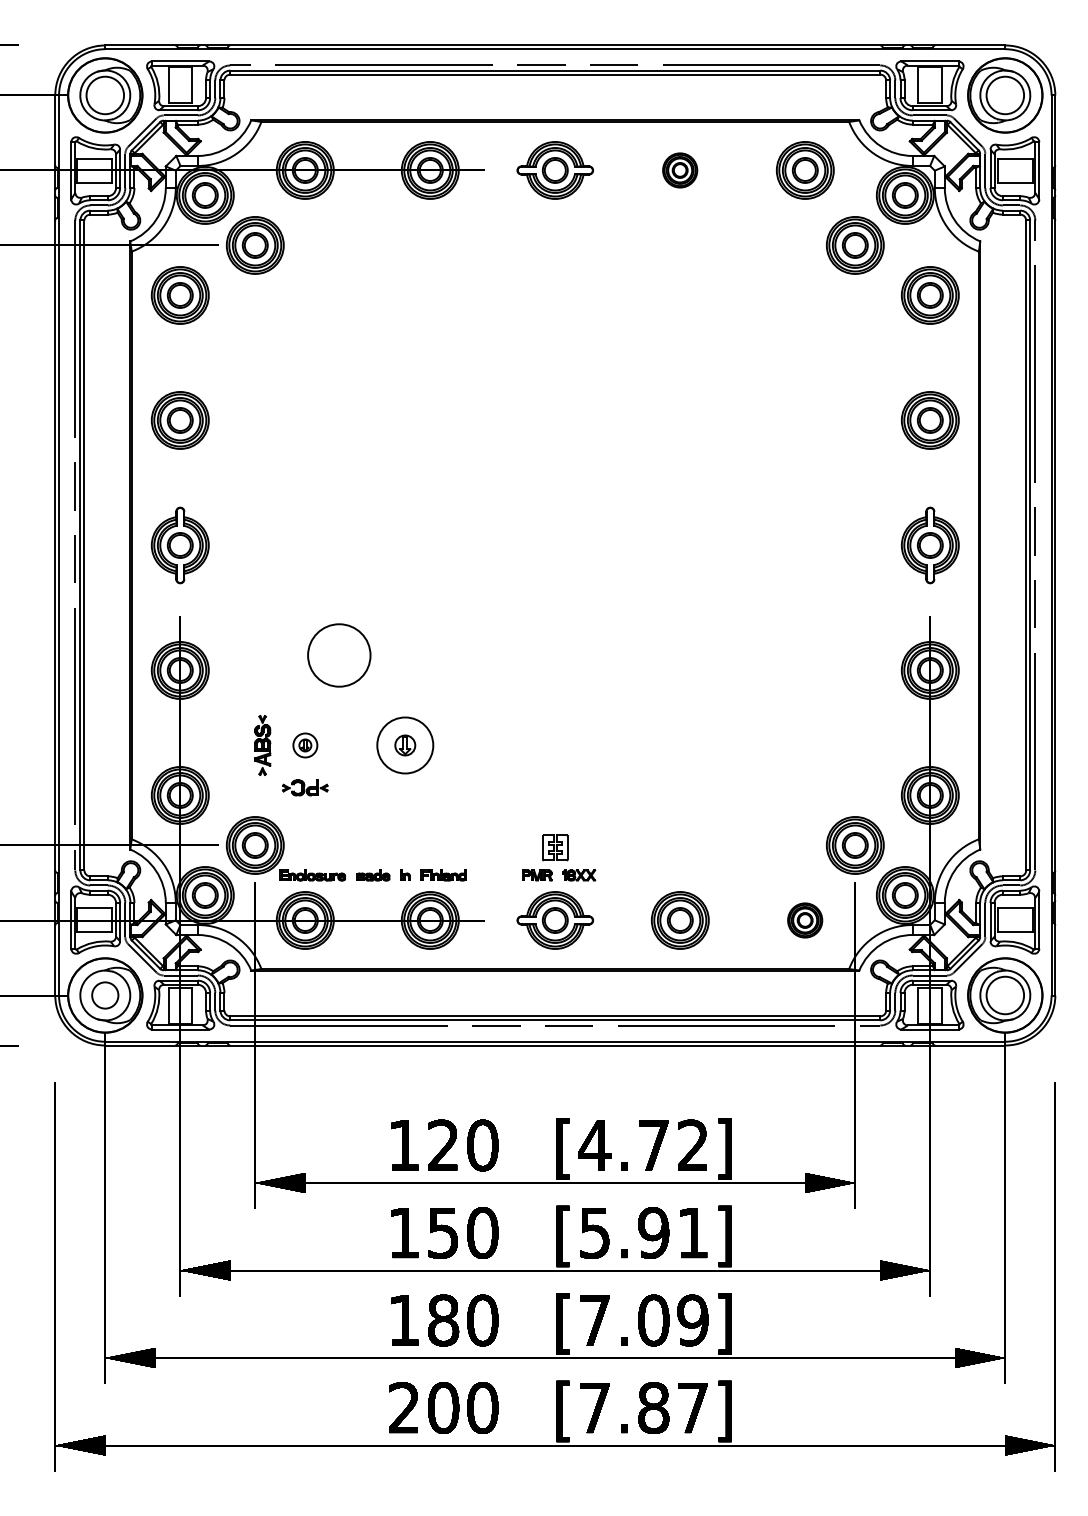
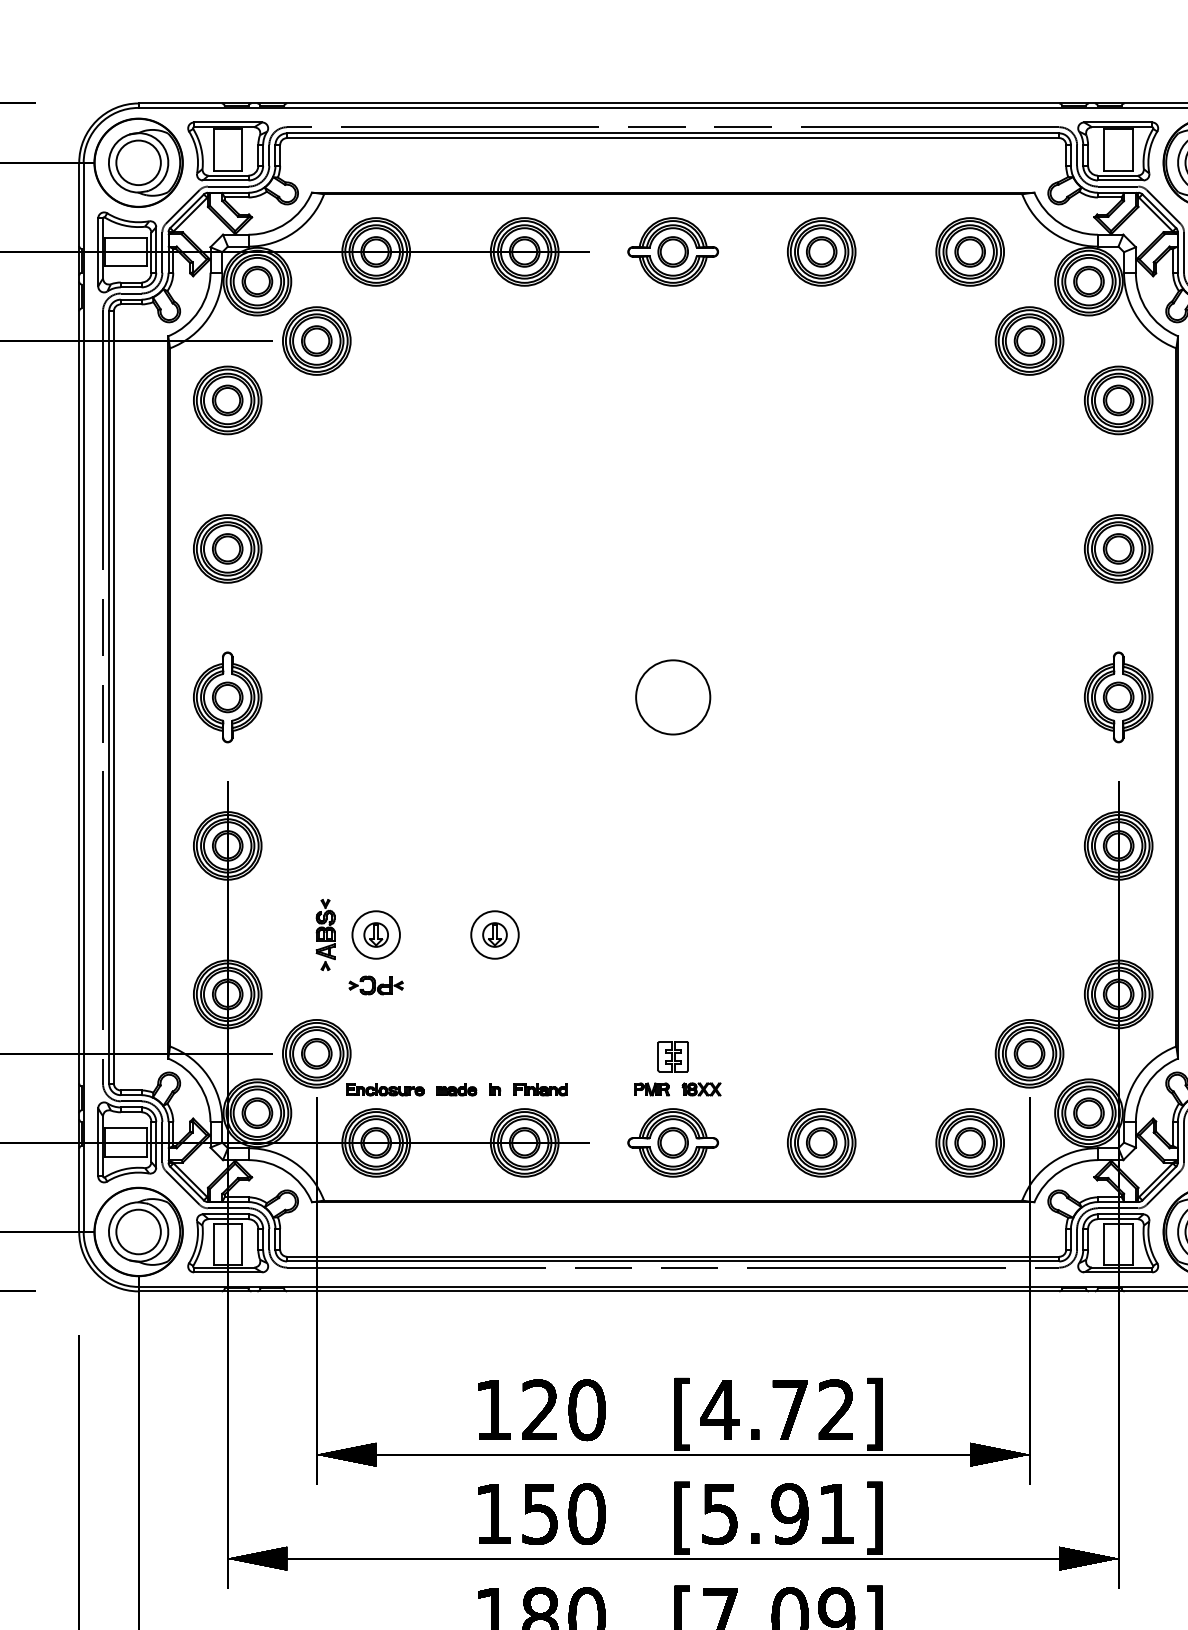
part: (679, 170) -> (820, 251), size x1.67
circle: (339, 655) -> (673, 697), moved
part: (305, 745) -> (376, 935), size x1.67
circle: (405, 745) -> (495, 935), size x0.71
part: (804, 920) -> (969, 1142), size x1.67
circle: (105, 995) -> (138, 1232), size x1.43

